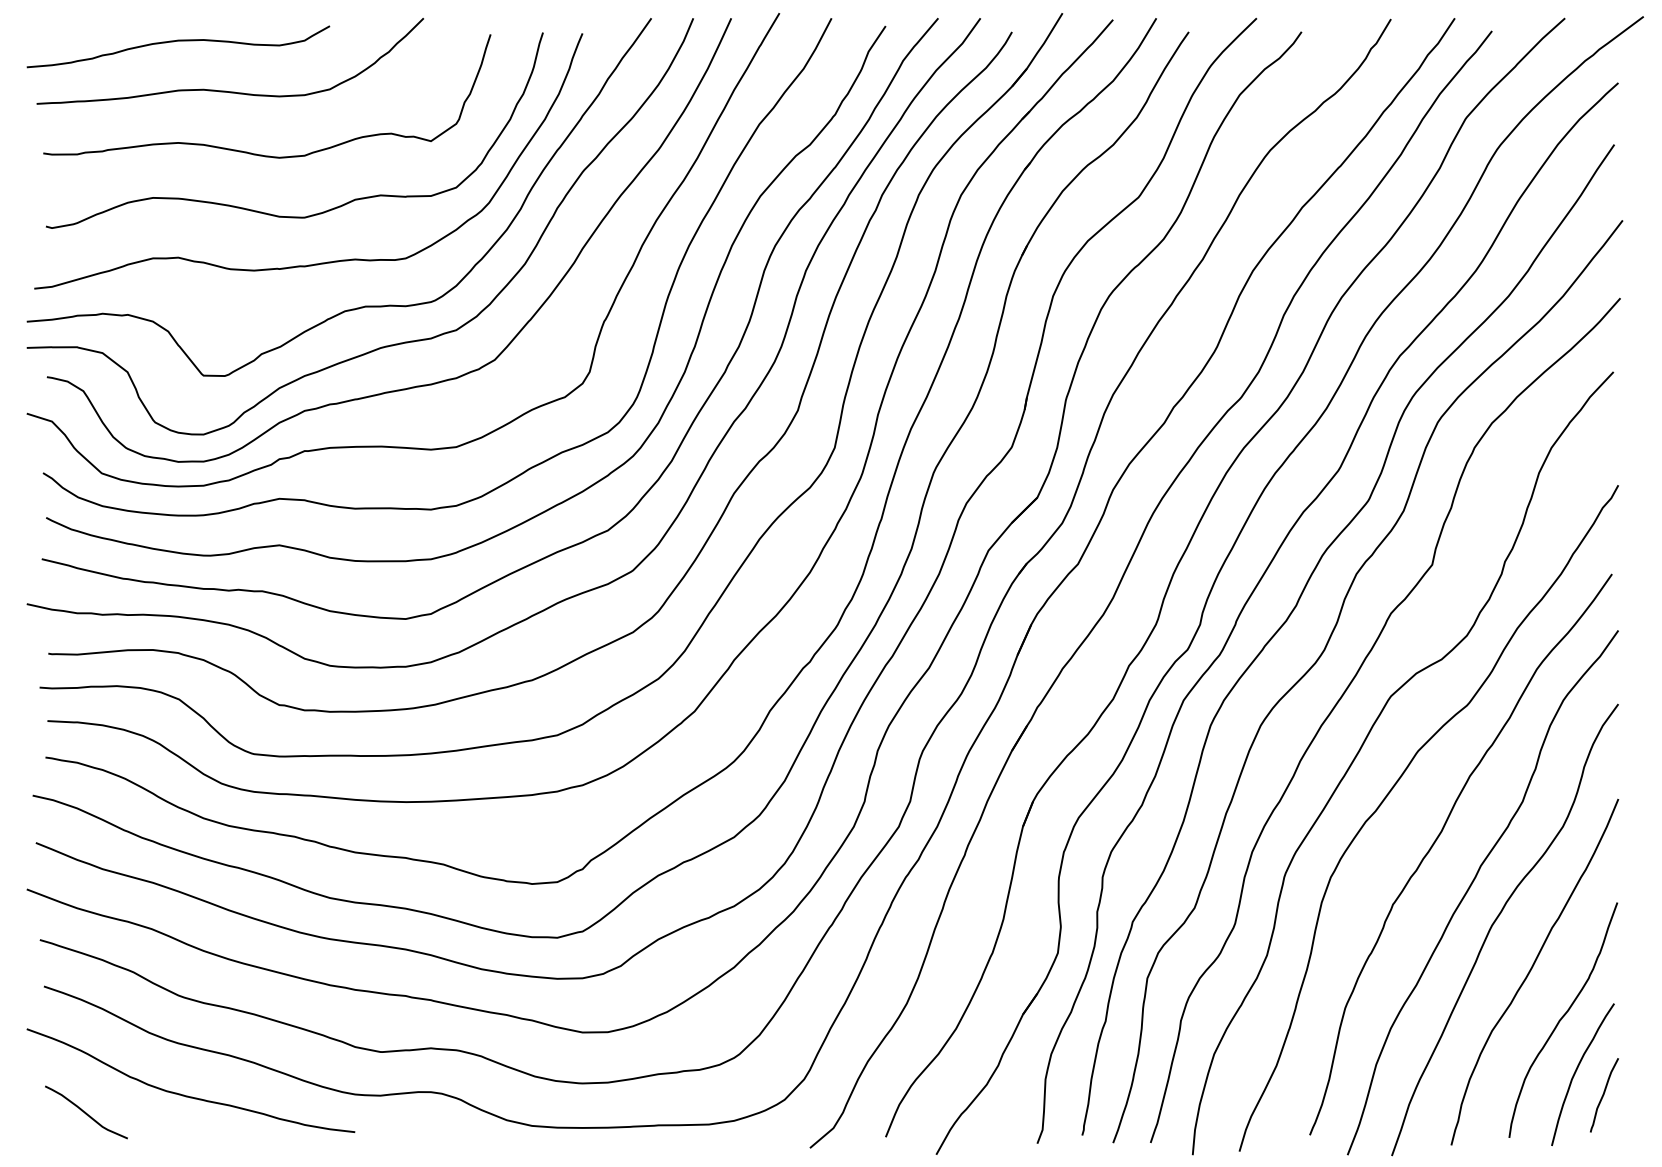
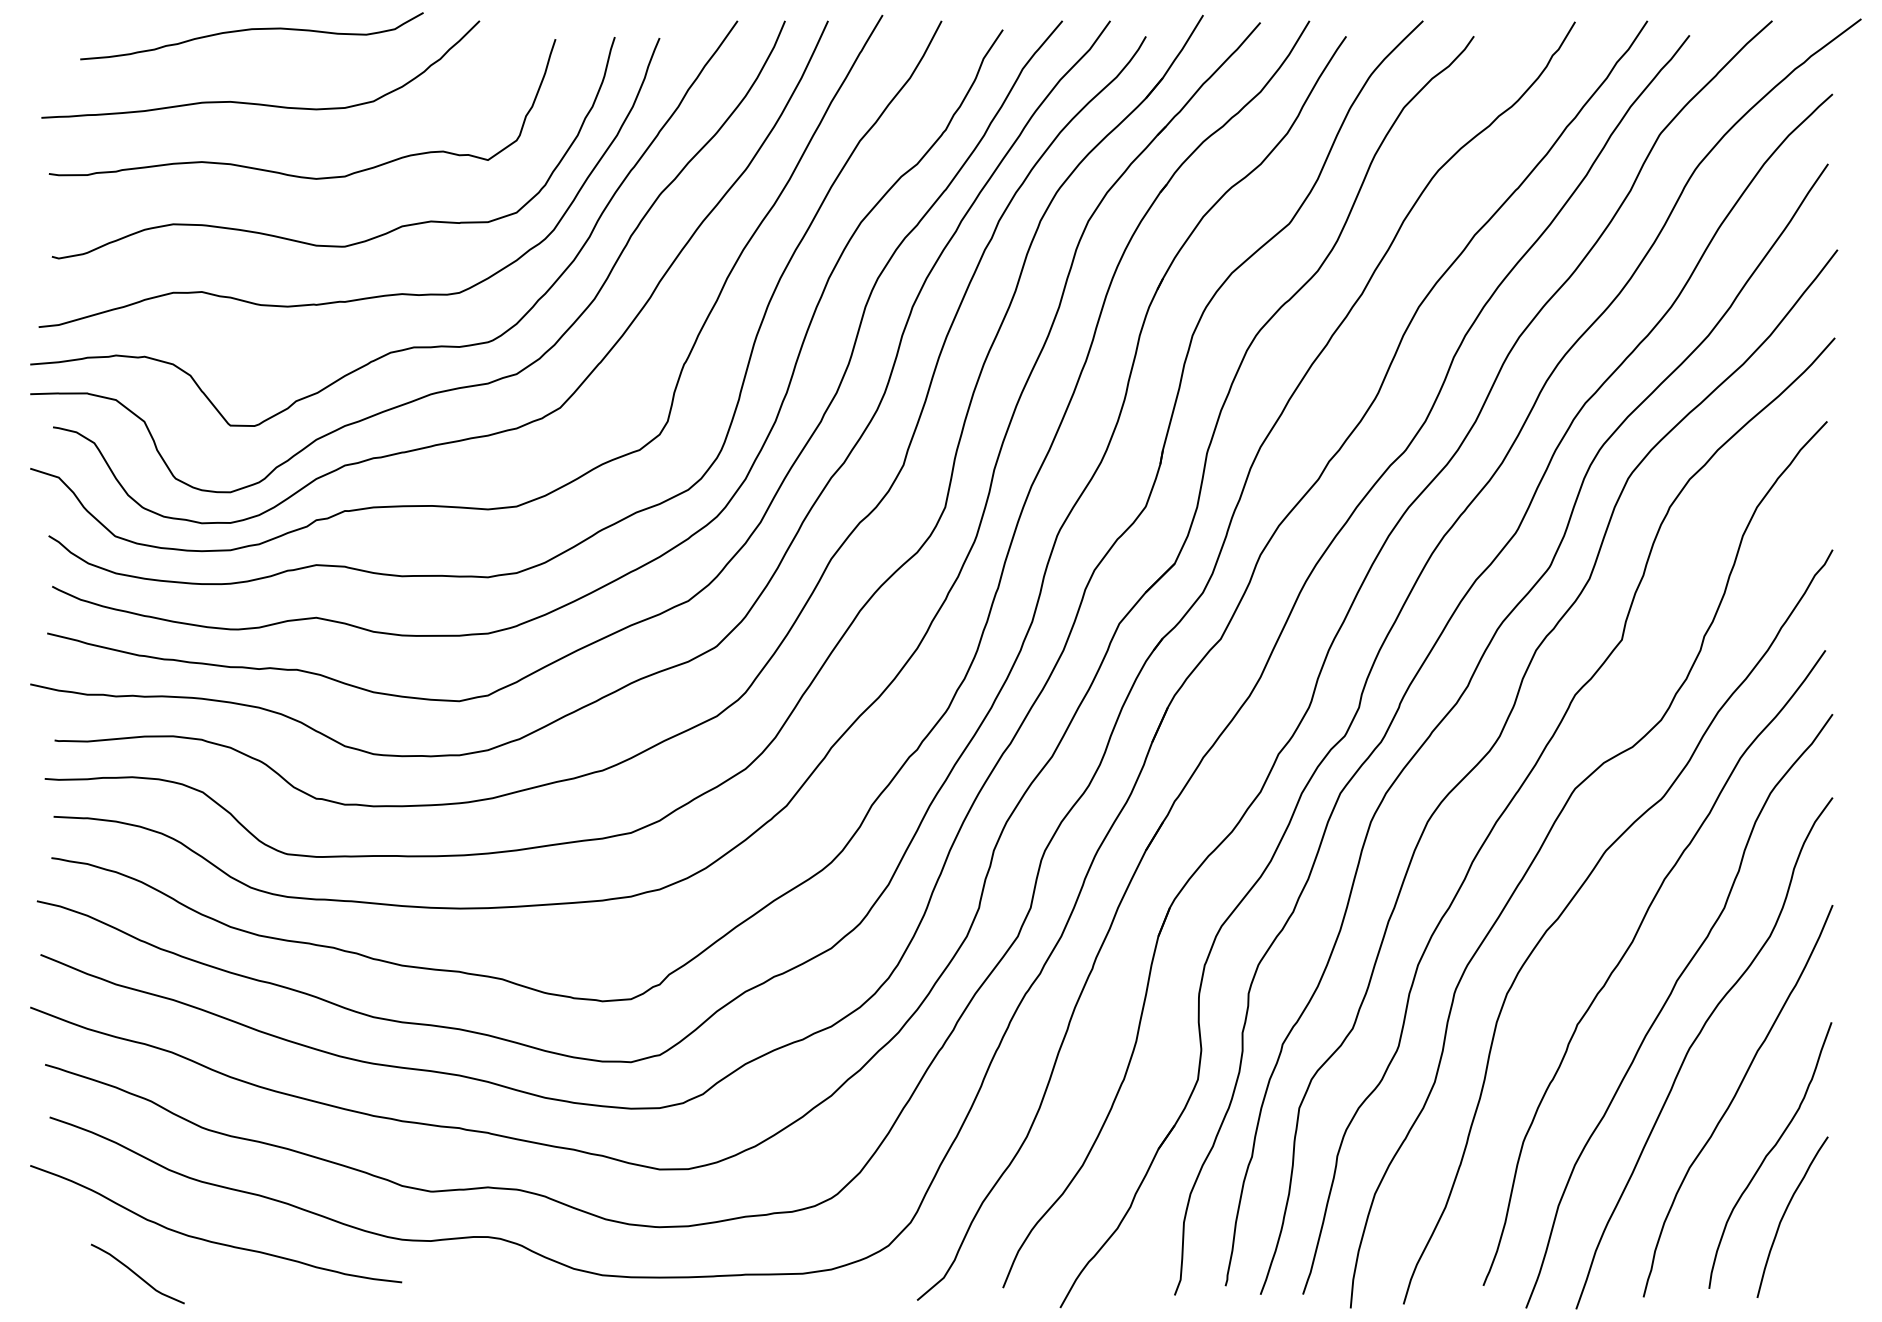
curve: (178, 41) -> (251, 30), moved
curve: (1604, 1095) -> (1816, 1240), removed
curve: (85, 1111) -> (136, 1273), moved

